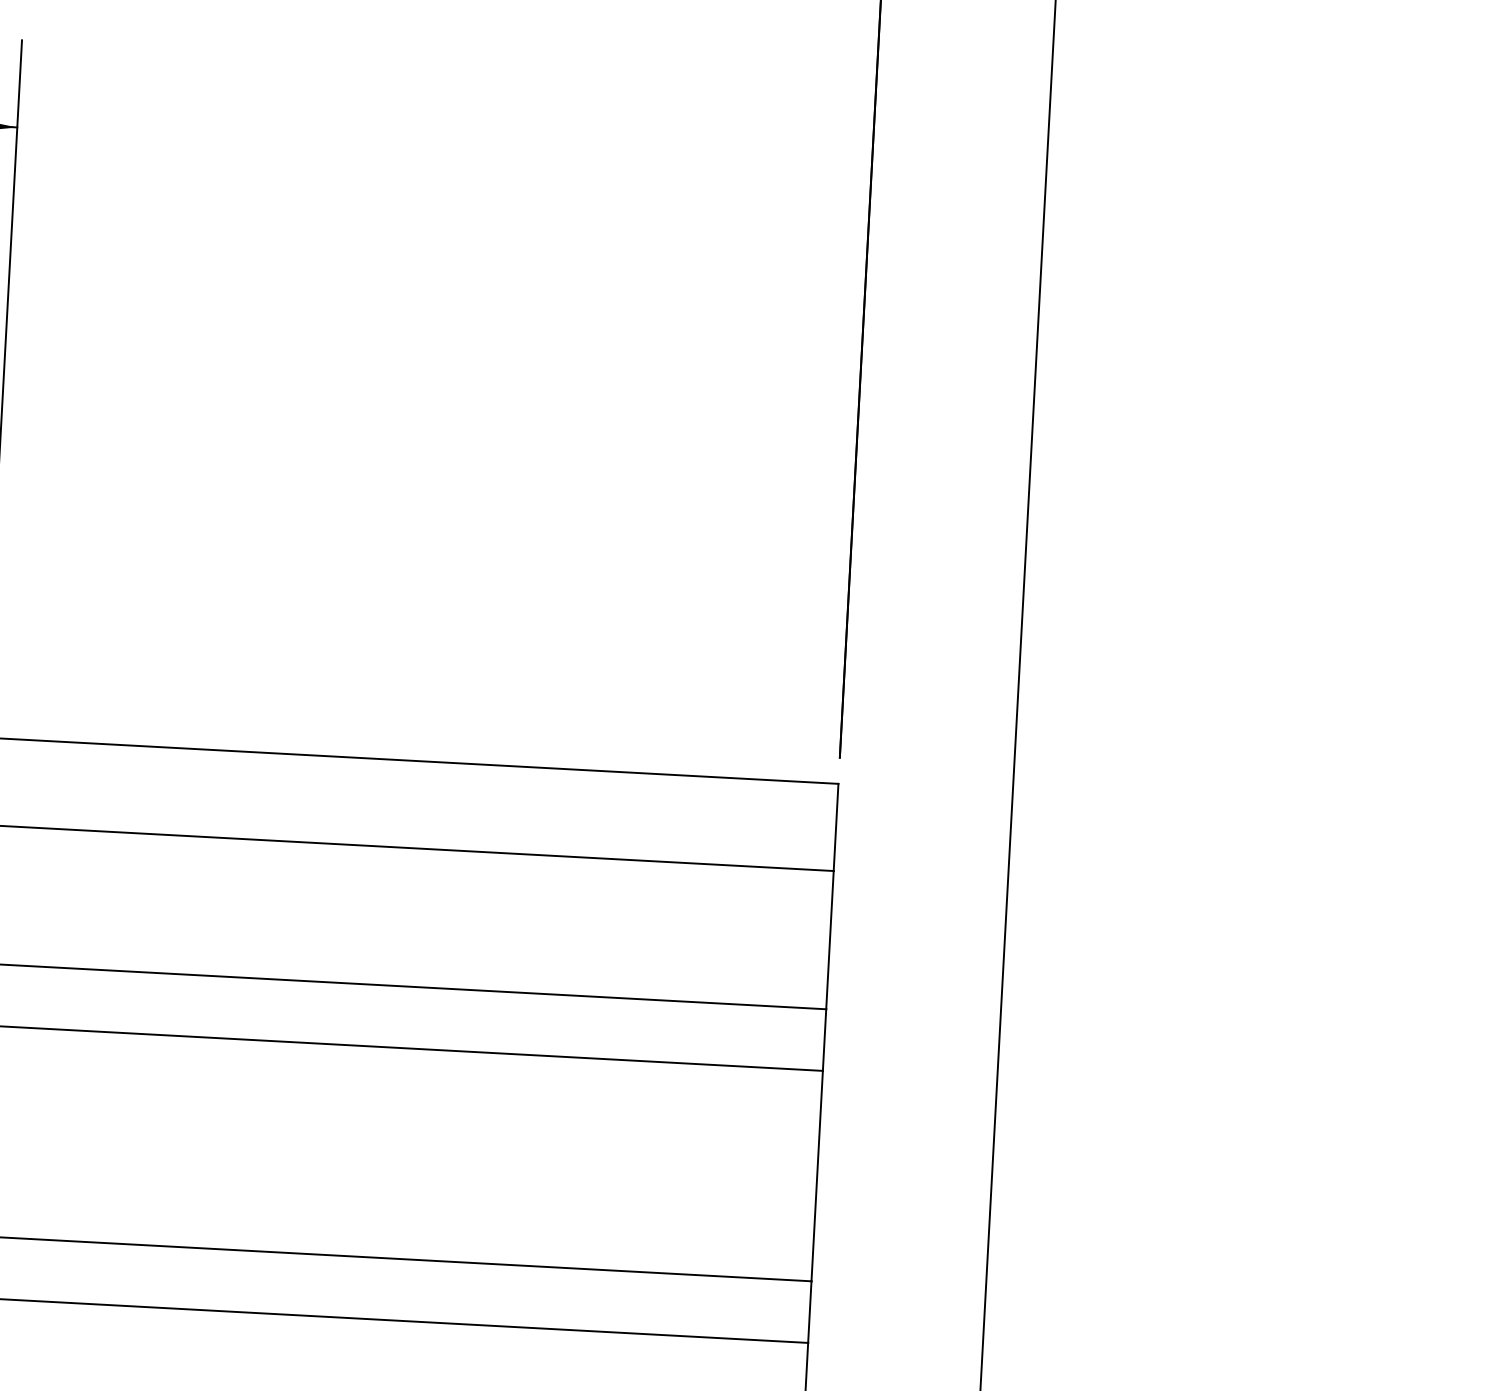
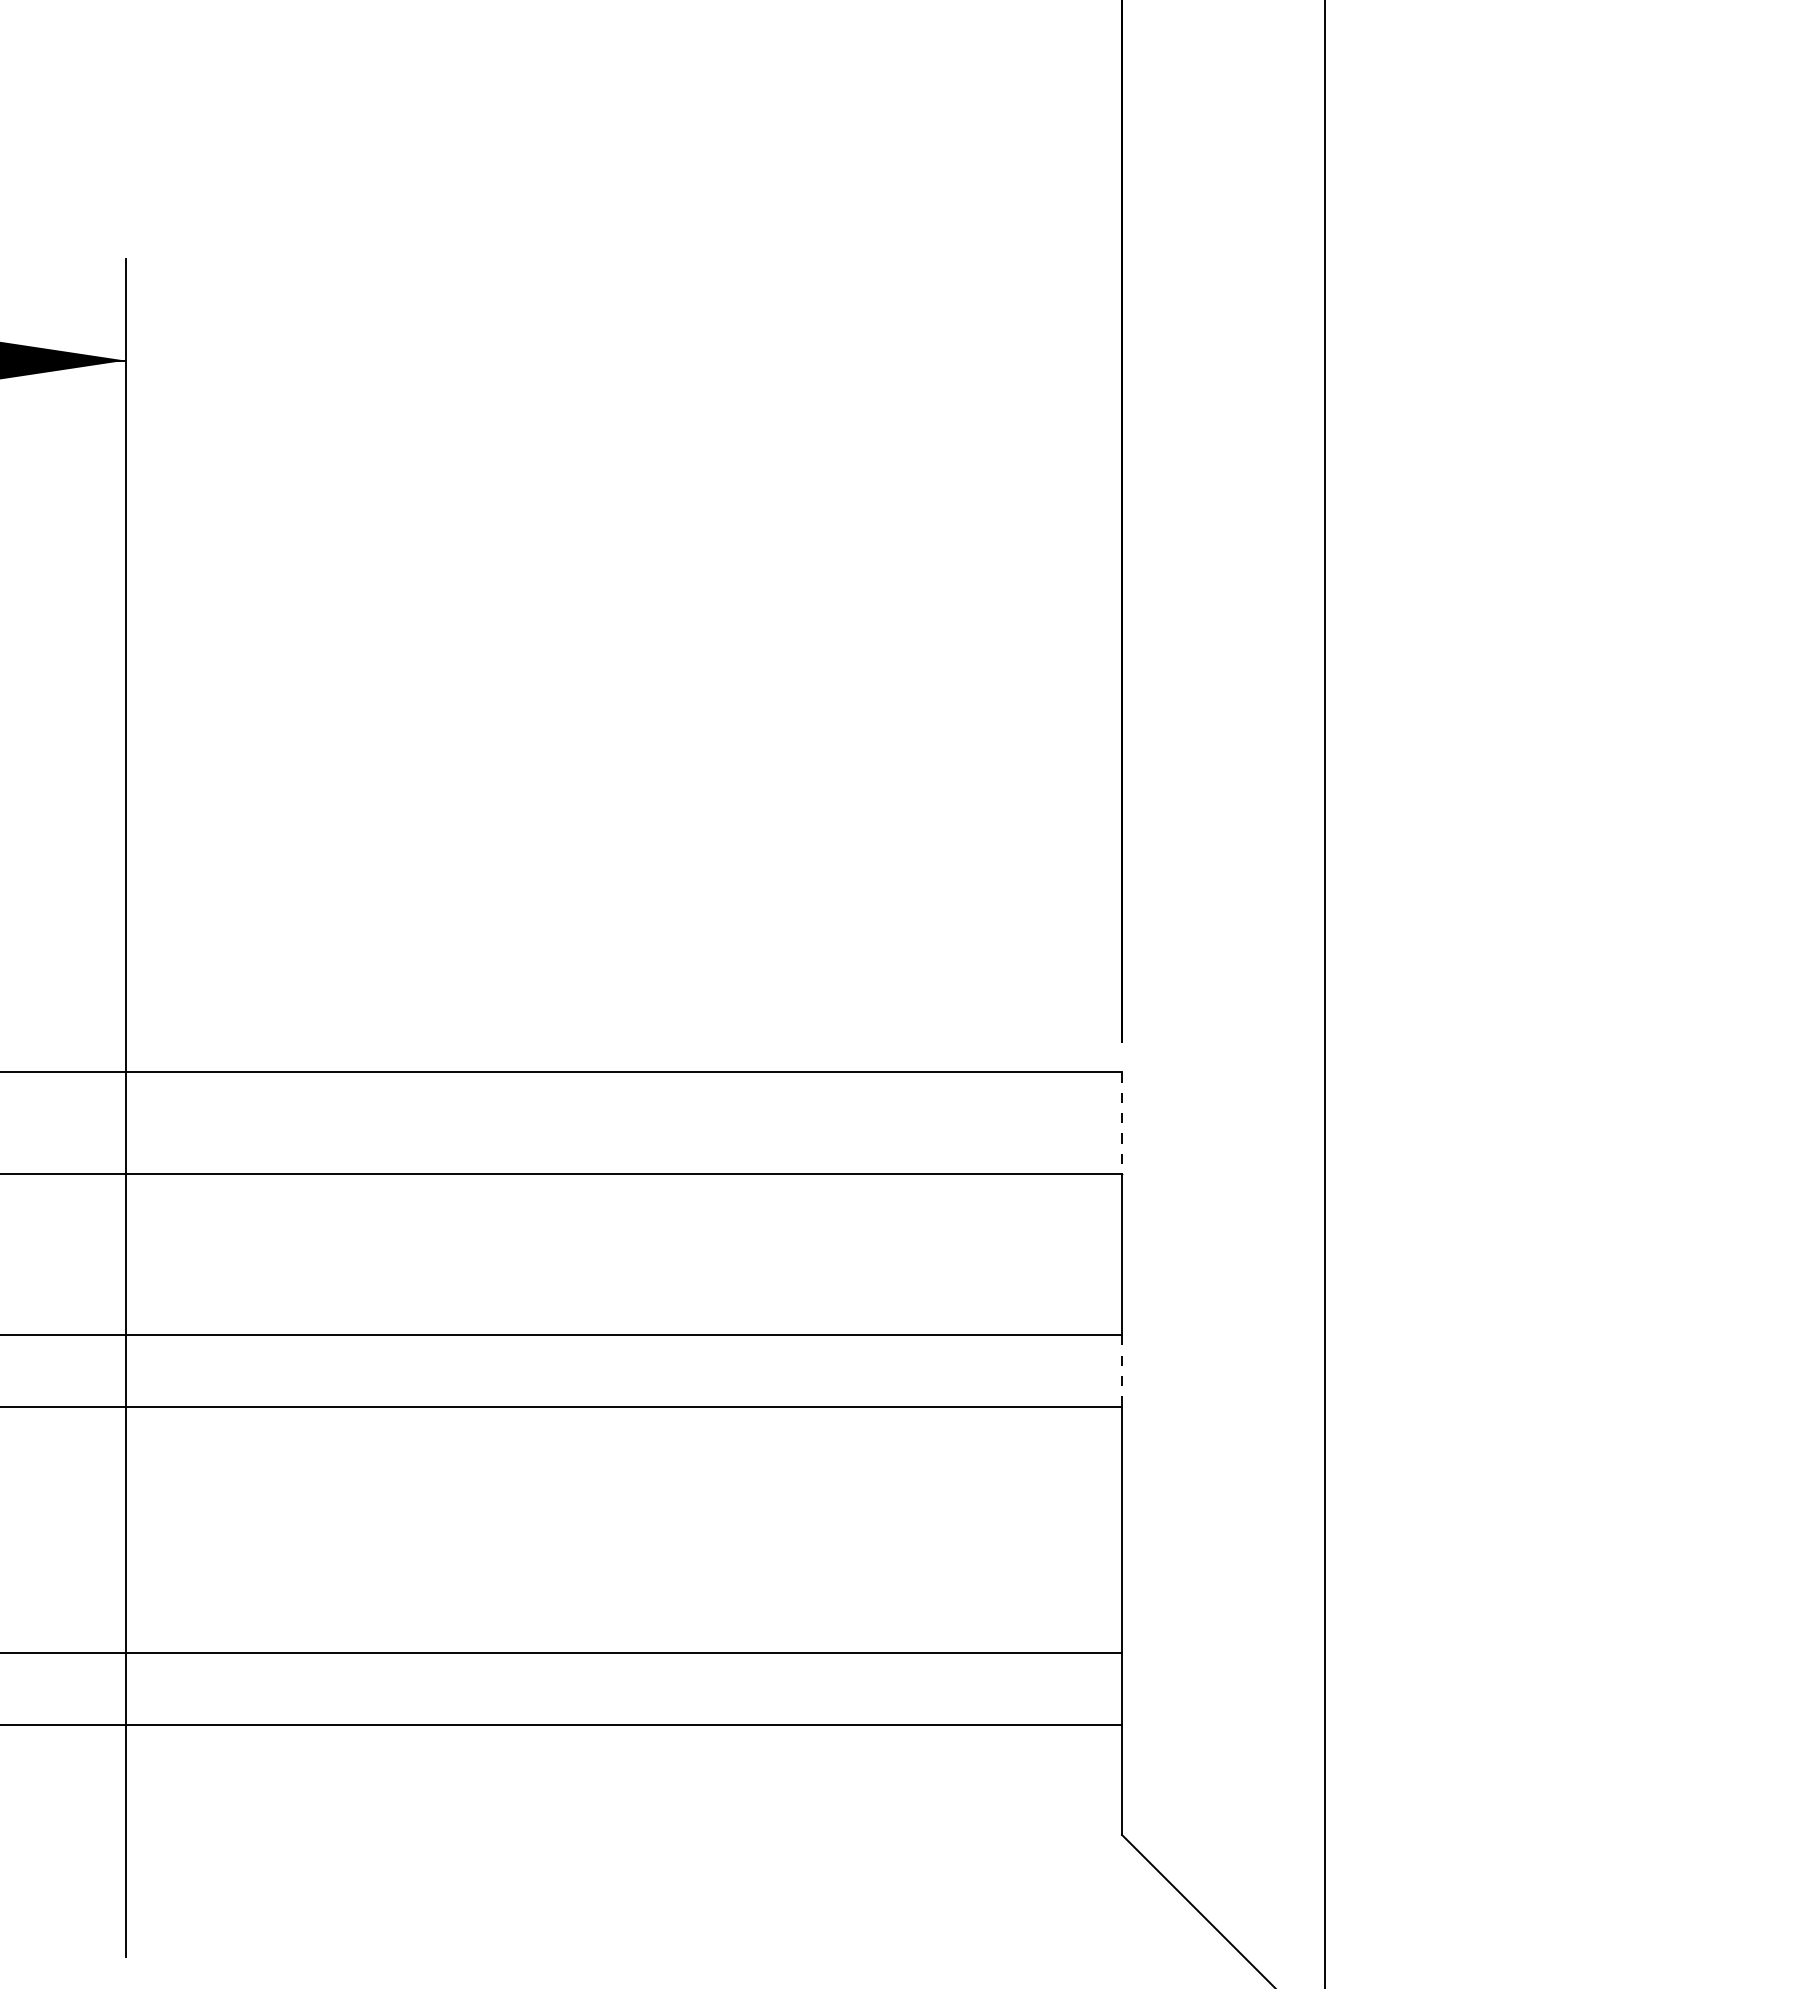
line: (836, 827) -> (1122, 1123), solid -> dashed
line: (824, 1040) -> (1122, 1371), solid -> dashed

